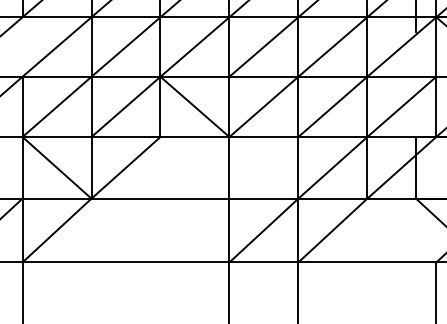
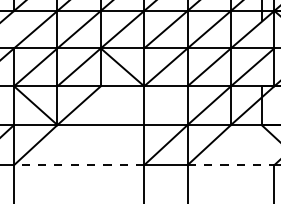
line: (124, 262) -> (78, 165), solid -> dashed
line: (368, 262) -> (231, 165), solid -> dashed

